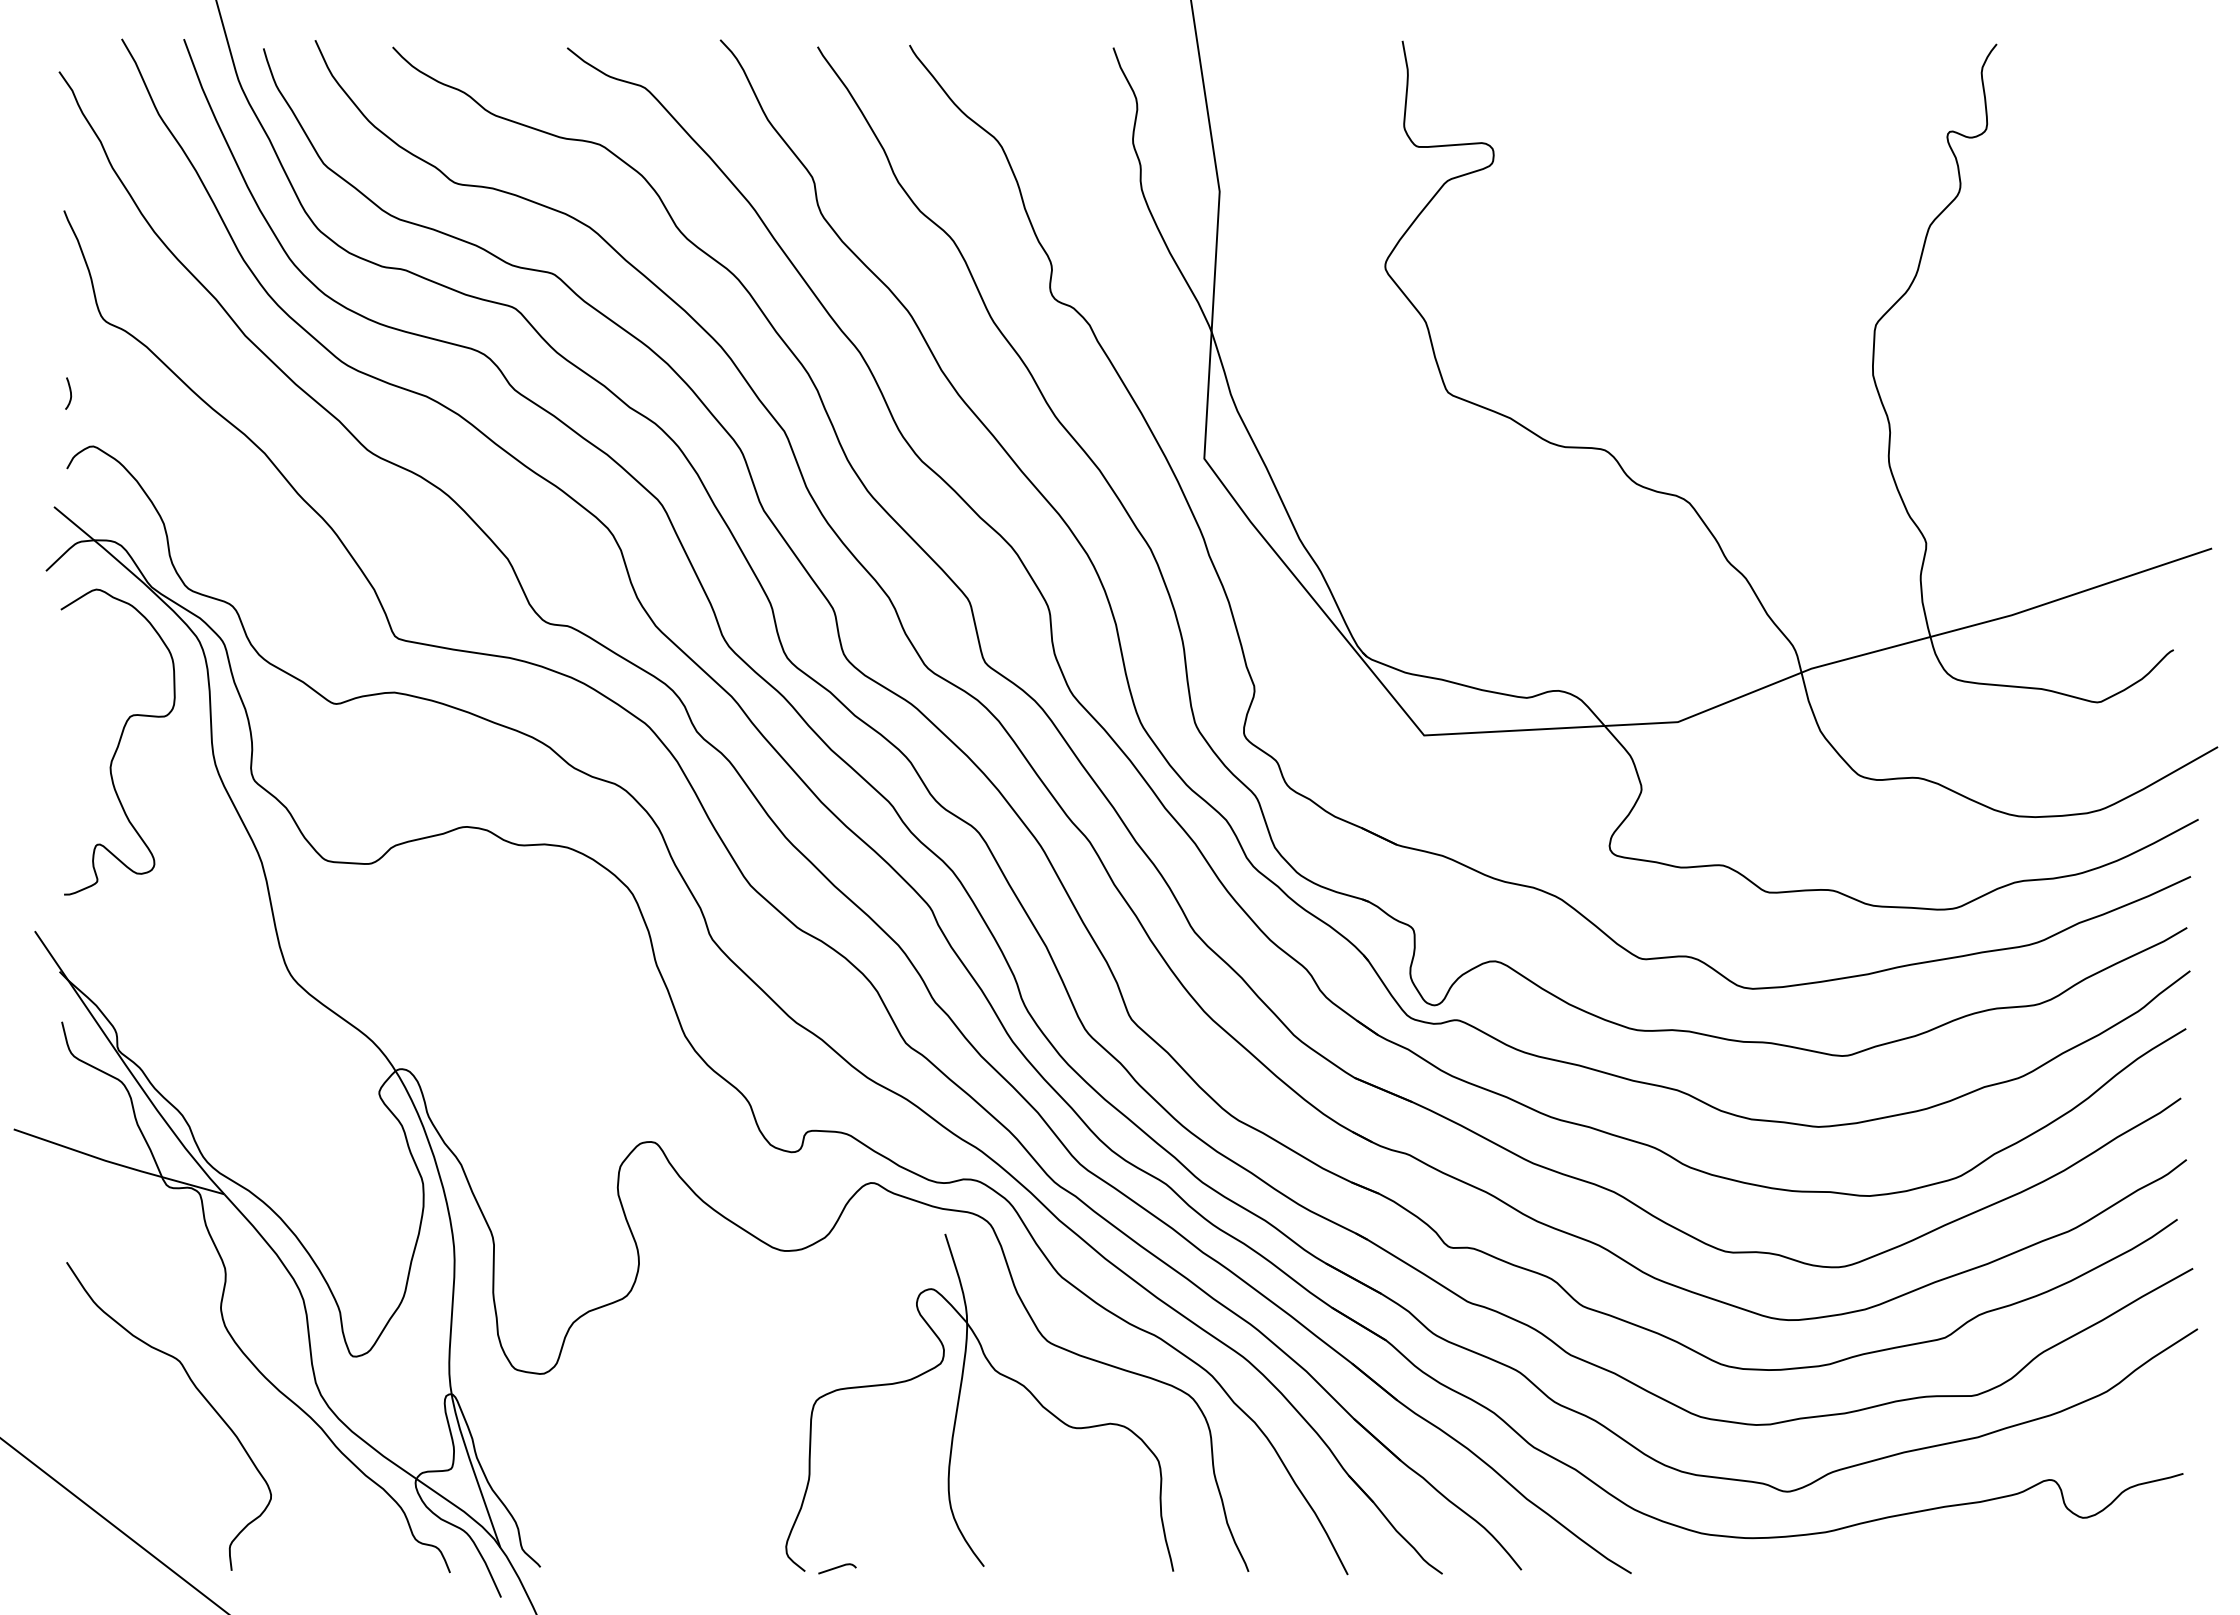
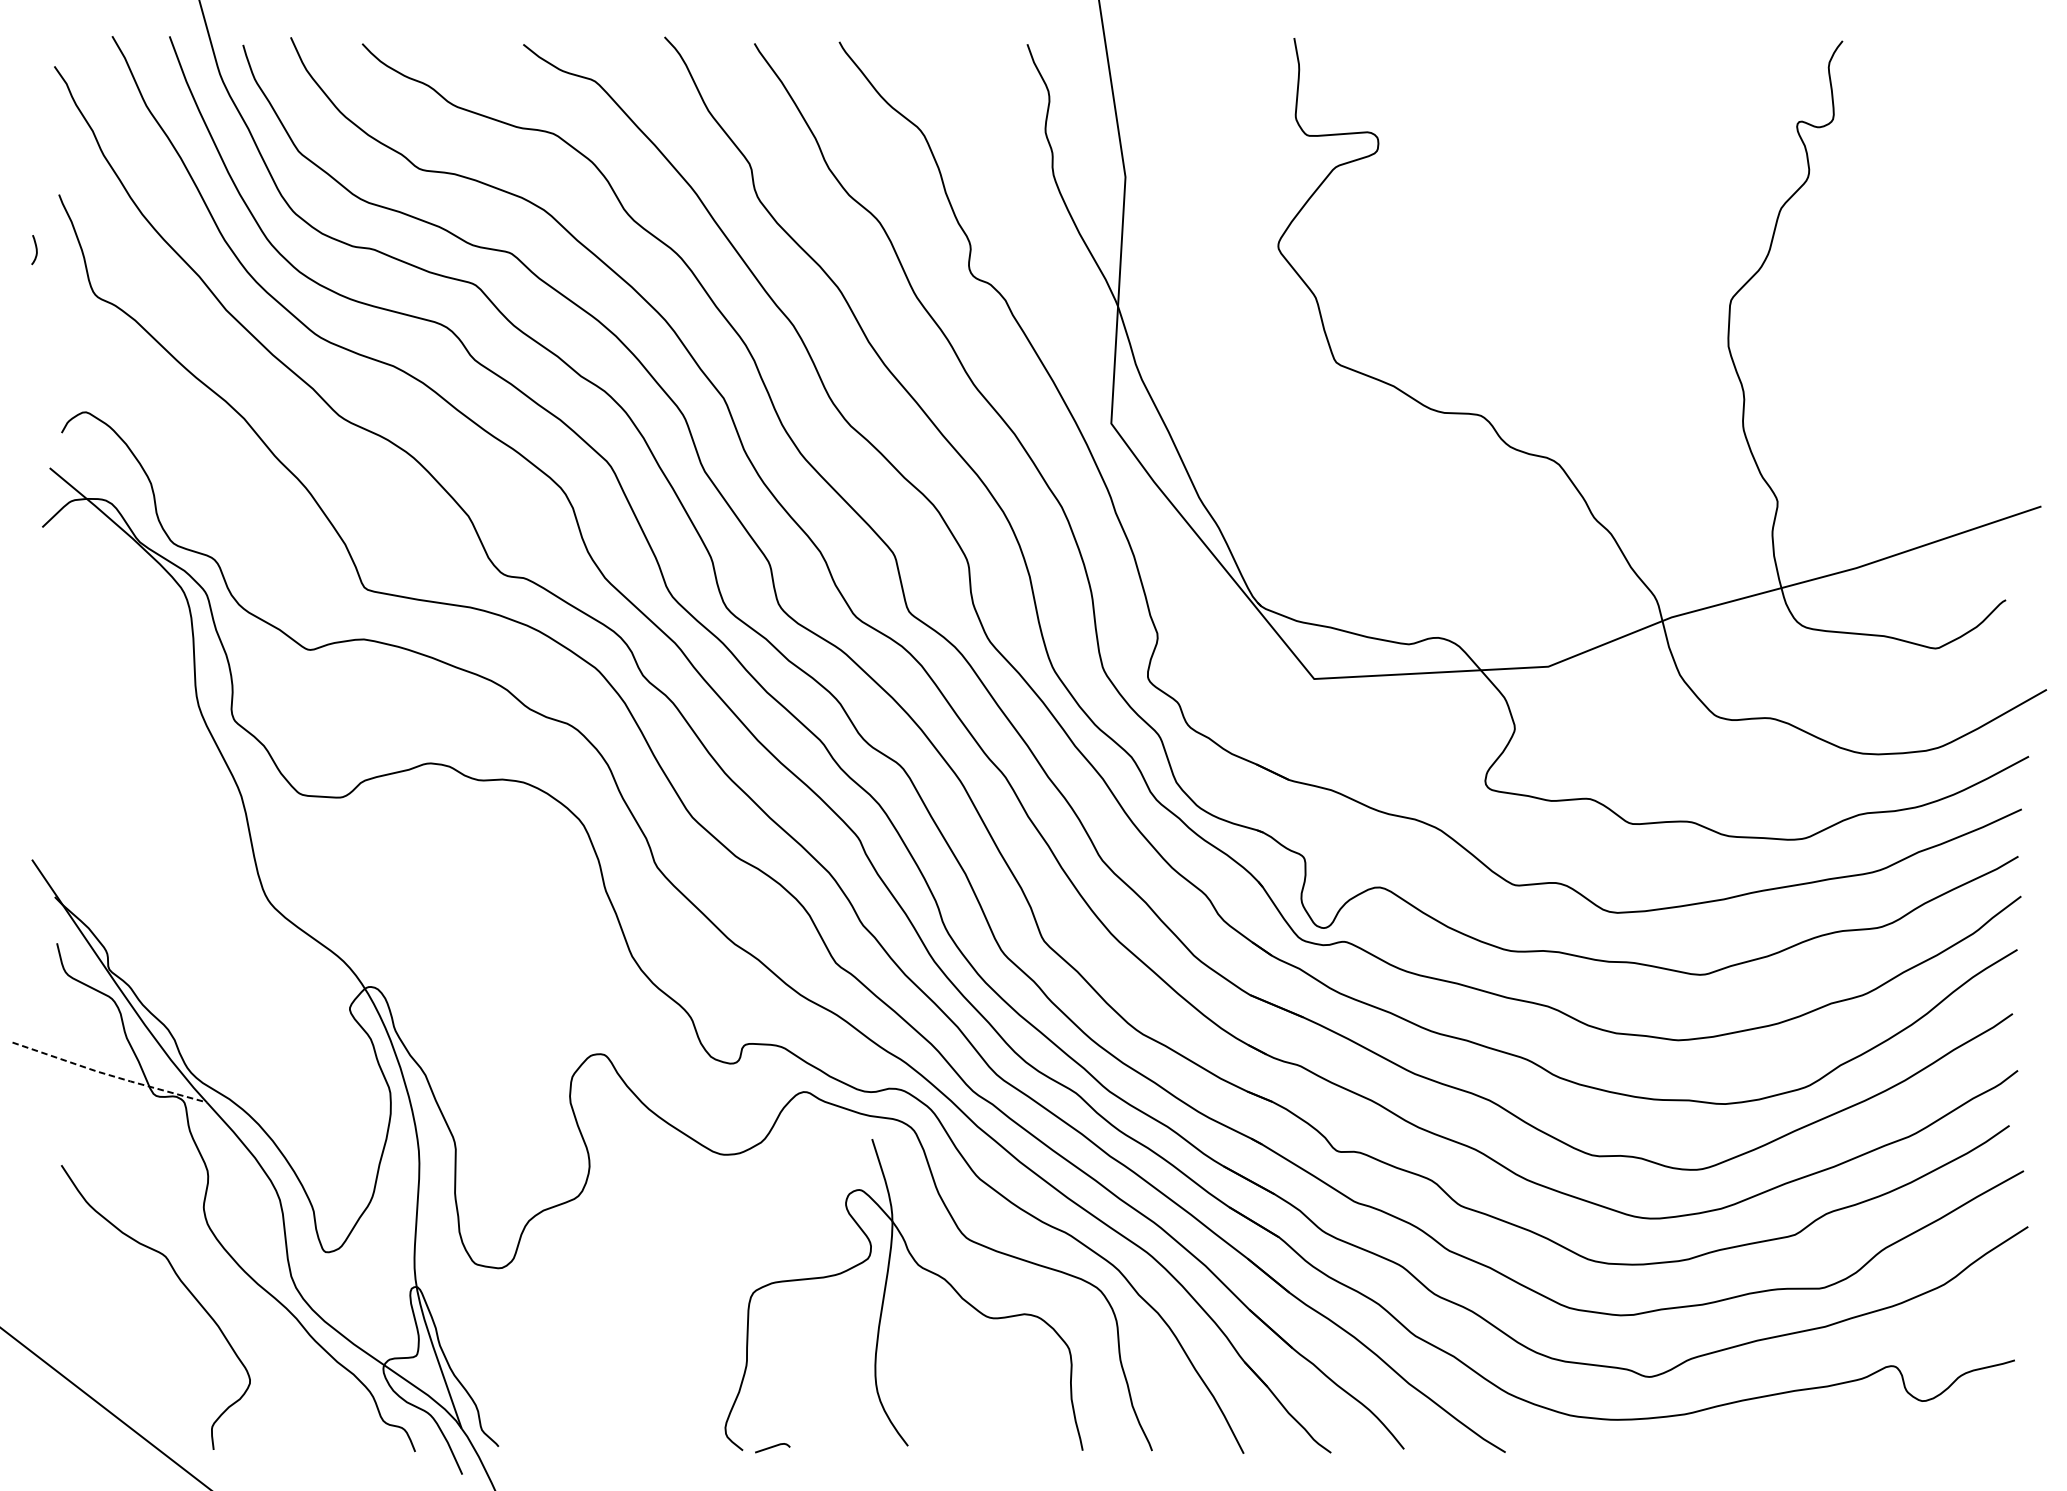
curve: (70, 393) -> (36, 249), moved
curve: (118, 741) -> (109, 684), removed
line: (118, 1164) -> (109, 1074), solid -> dashed

